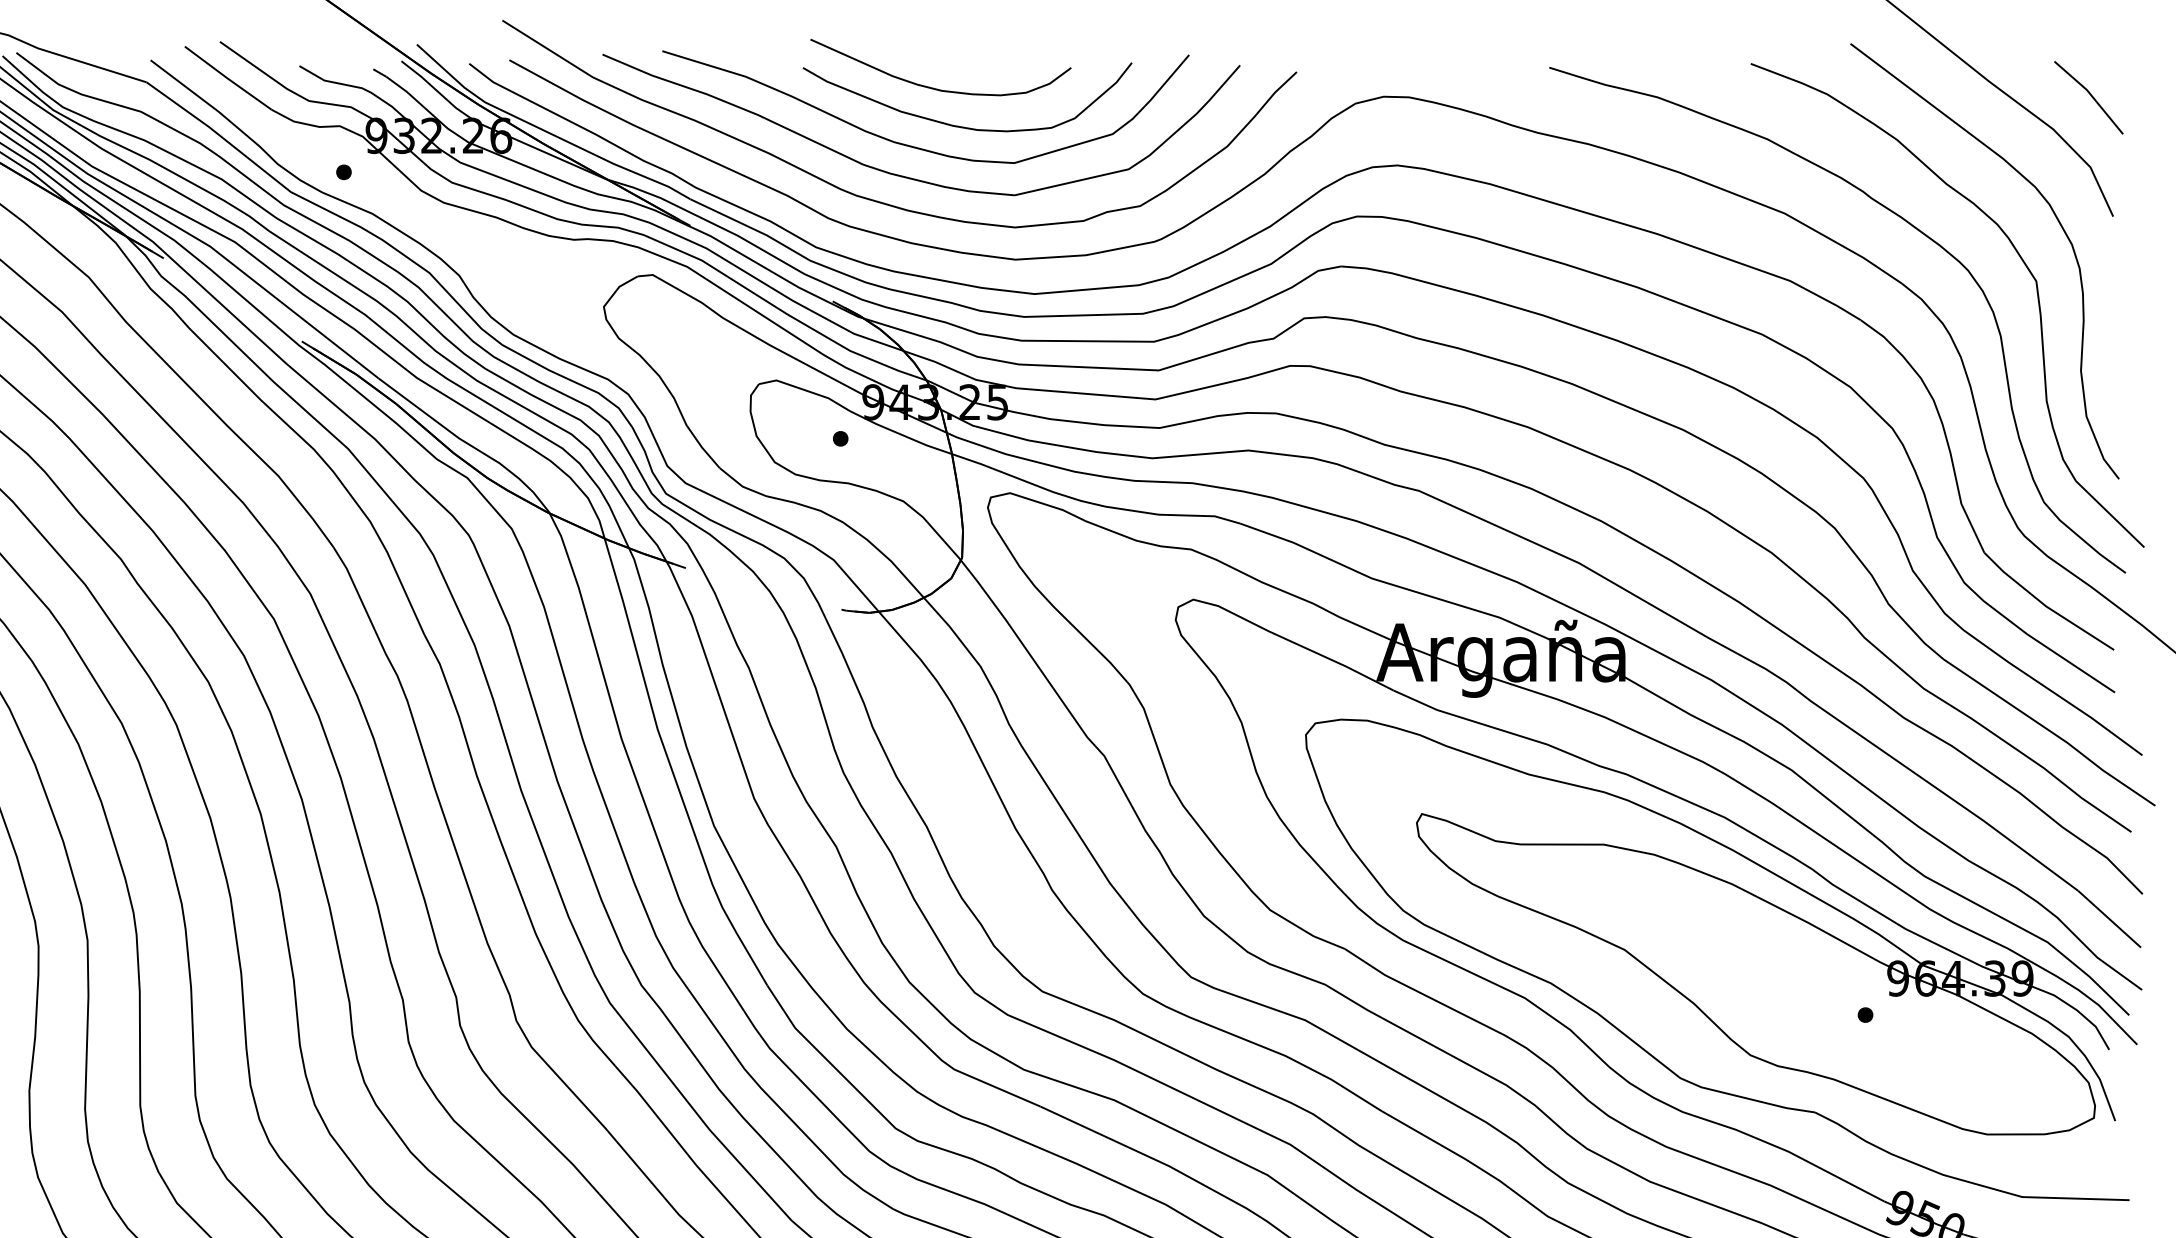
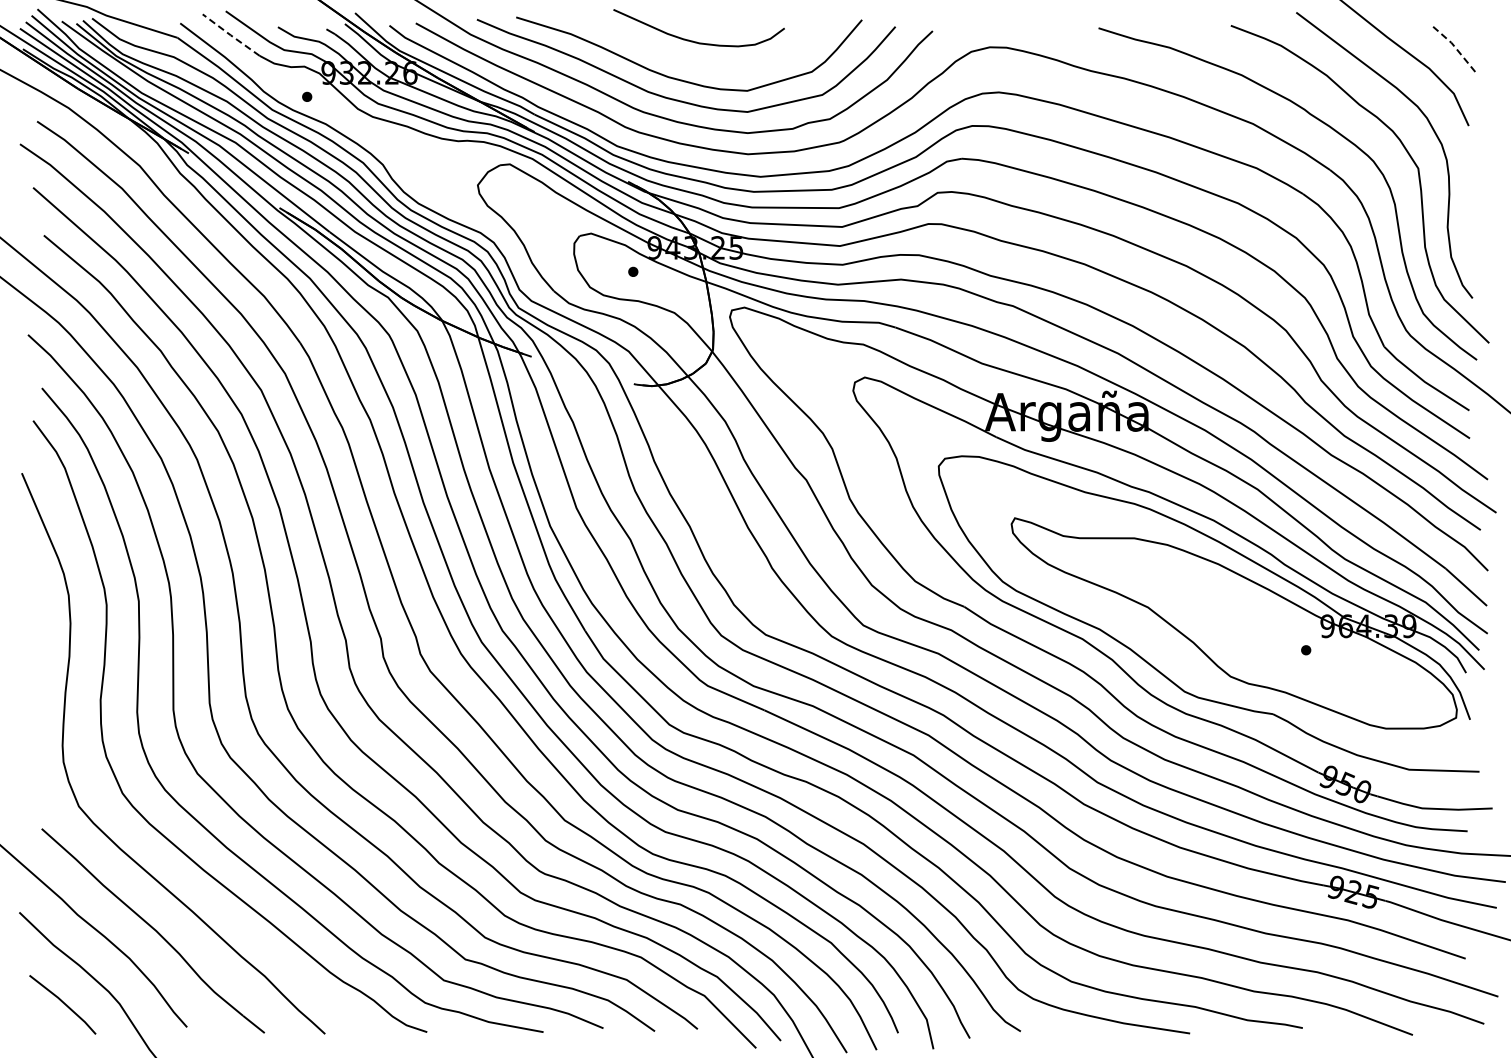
line: (227, 78) -> (230, 35), solid -> dashed
line: (2089, 93) -> (1453, 45), solid -> dashed
curve: (965, 125) -> (715, 66), removed

